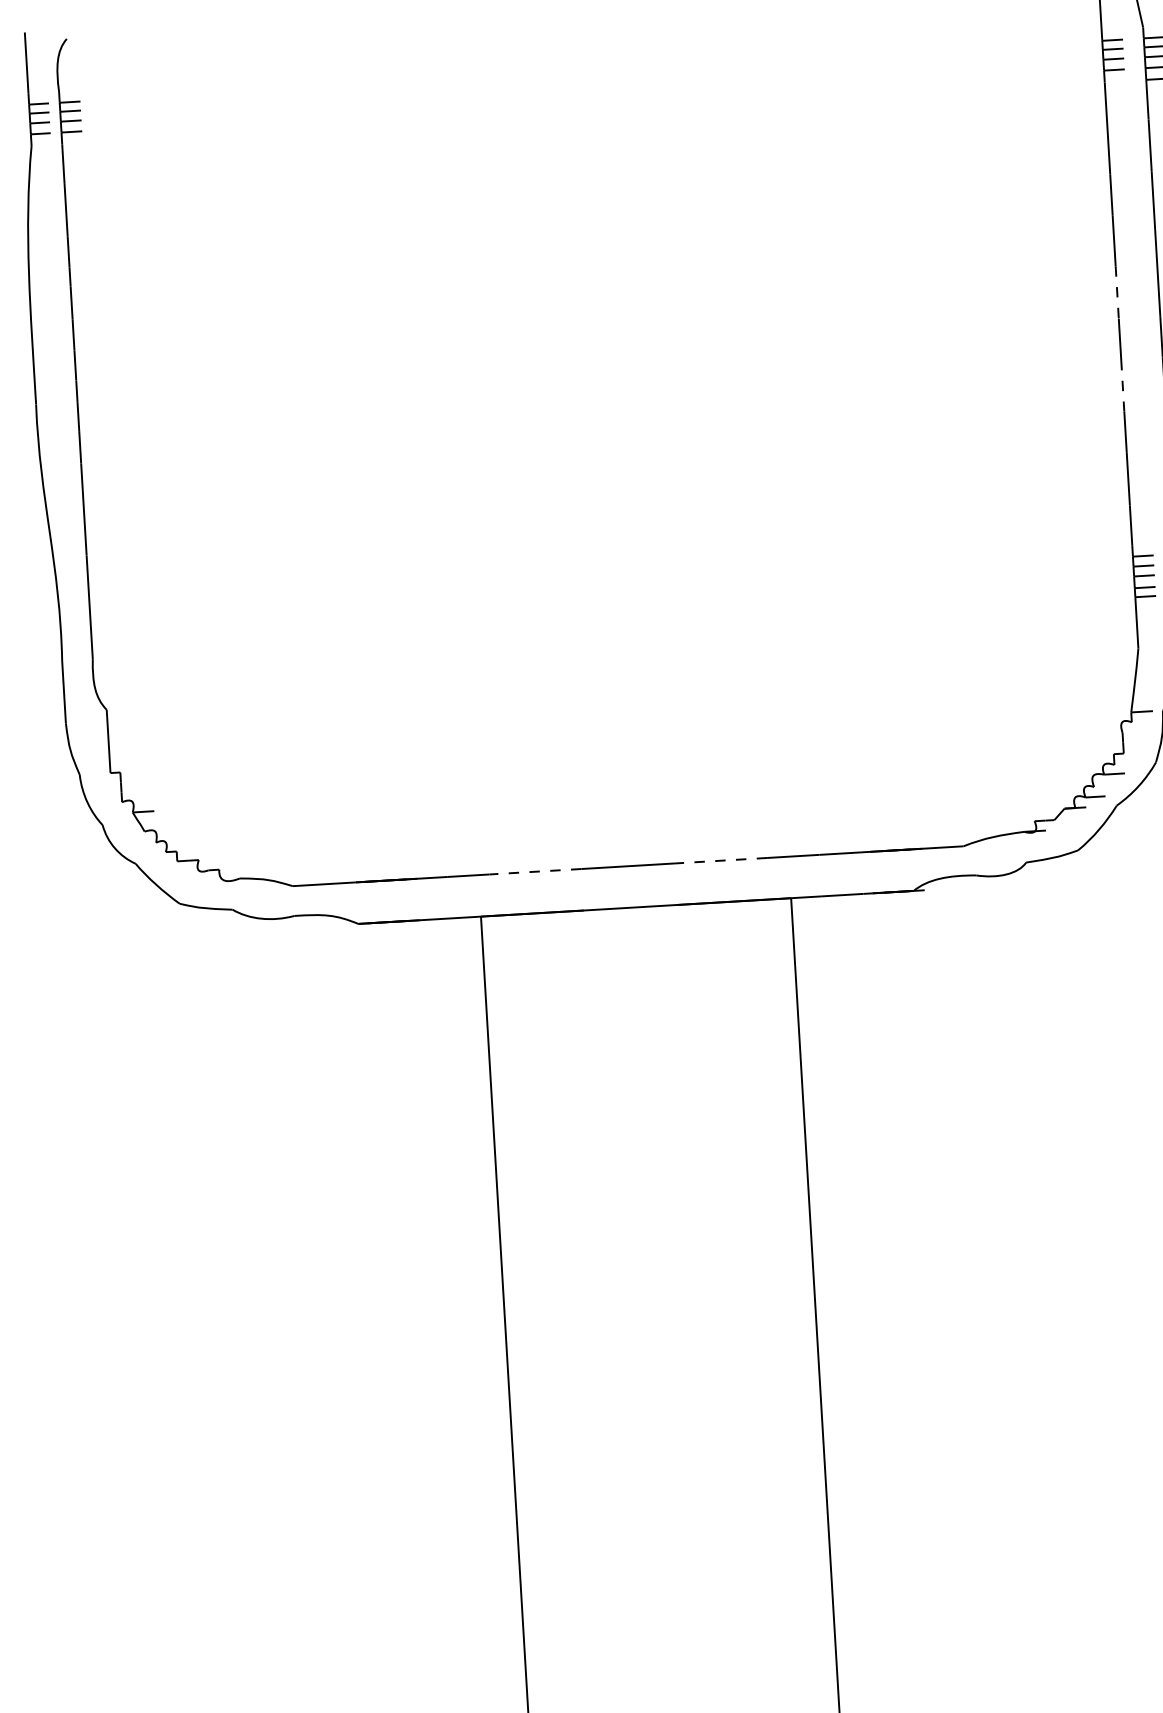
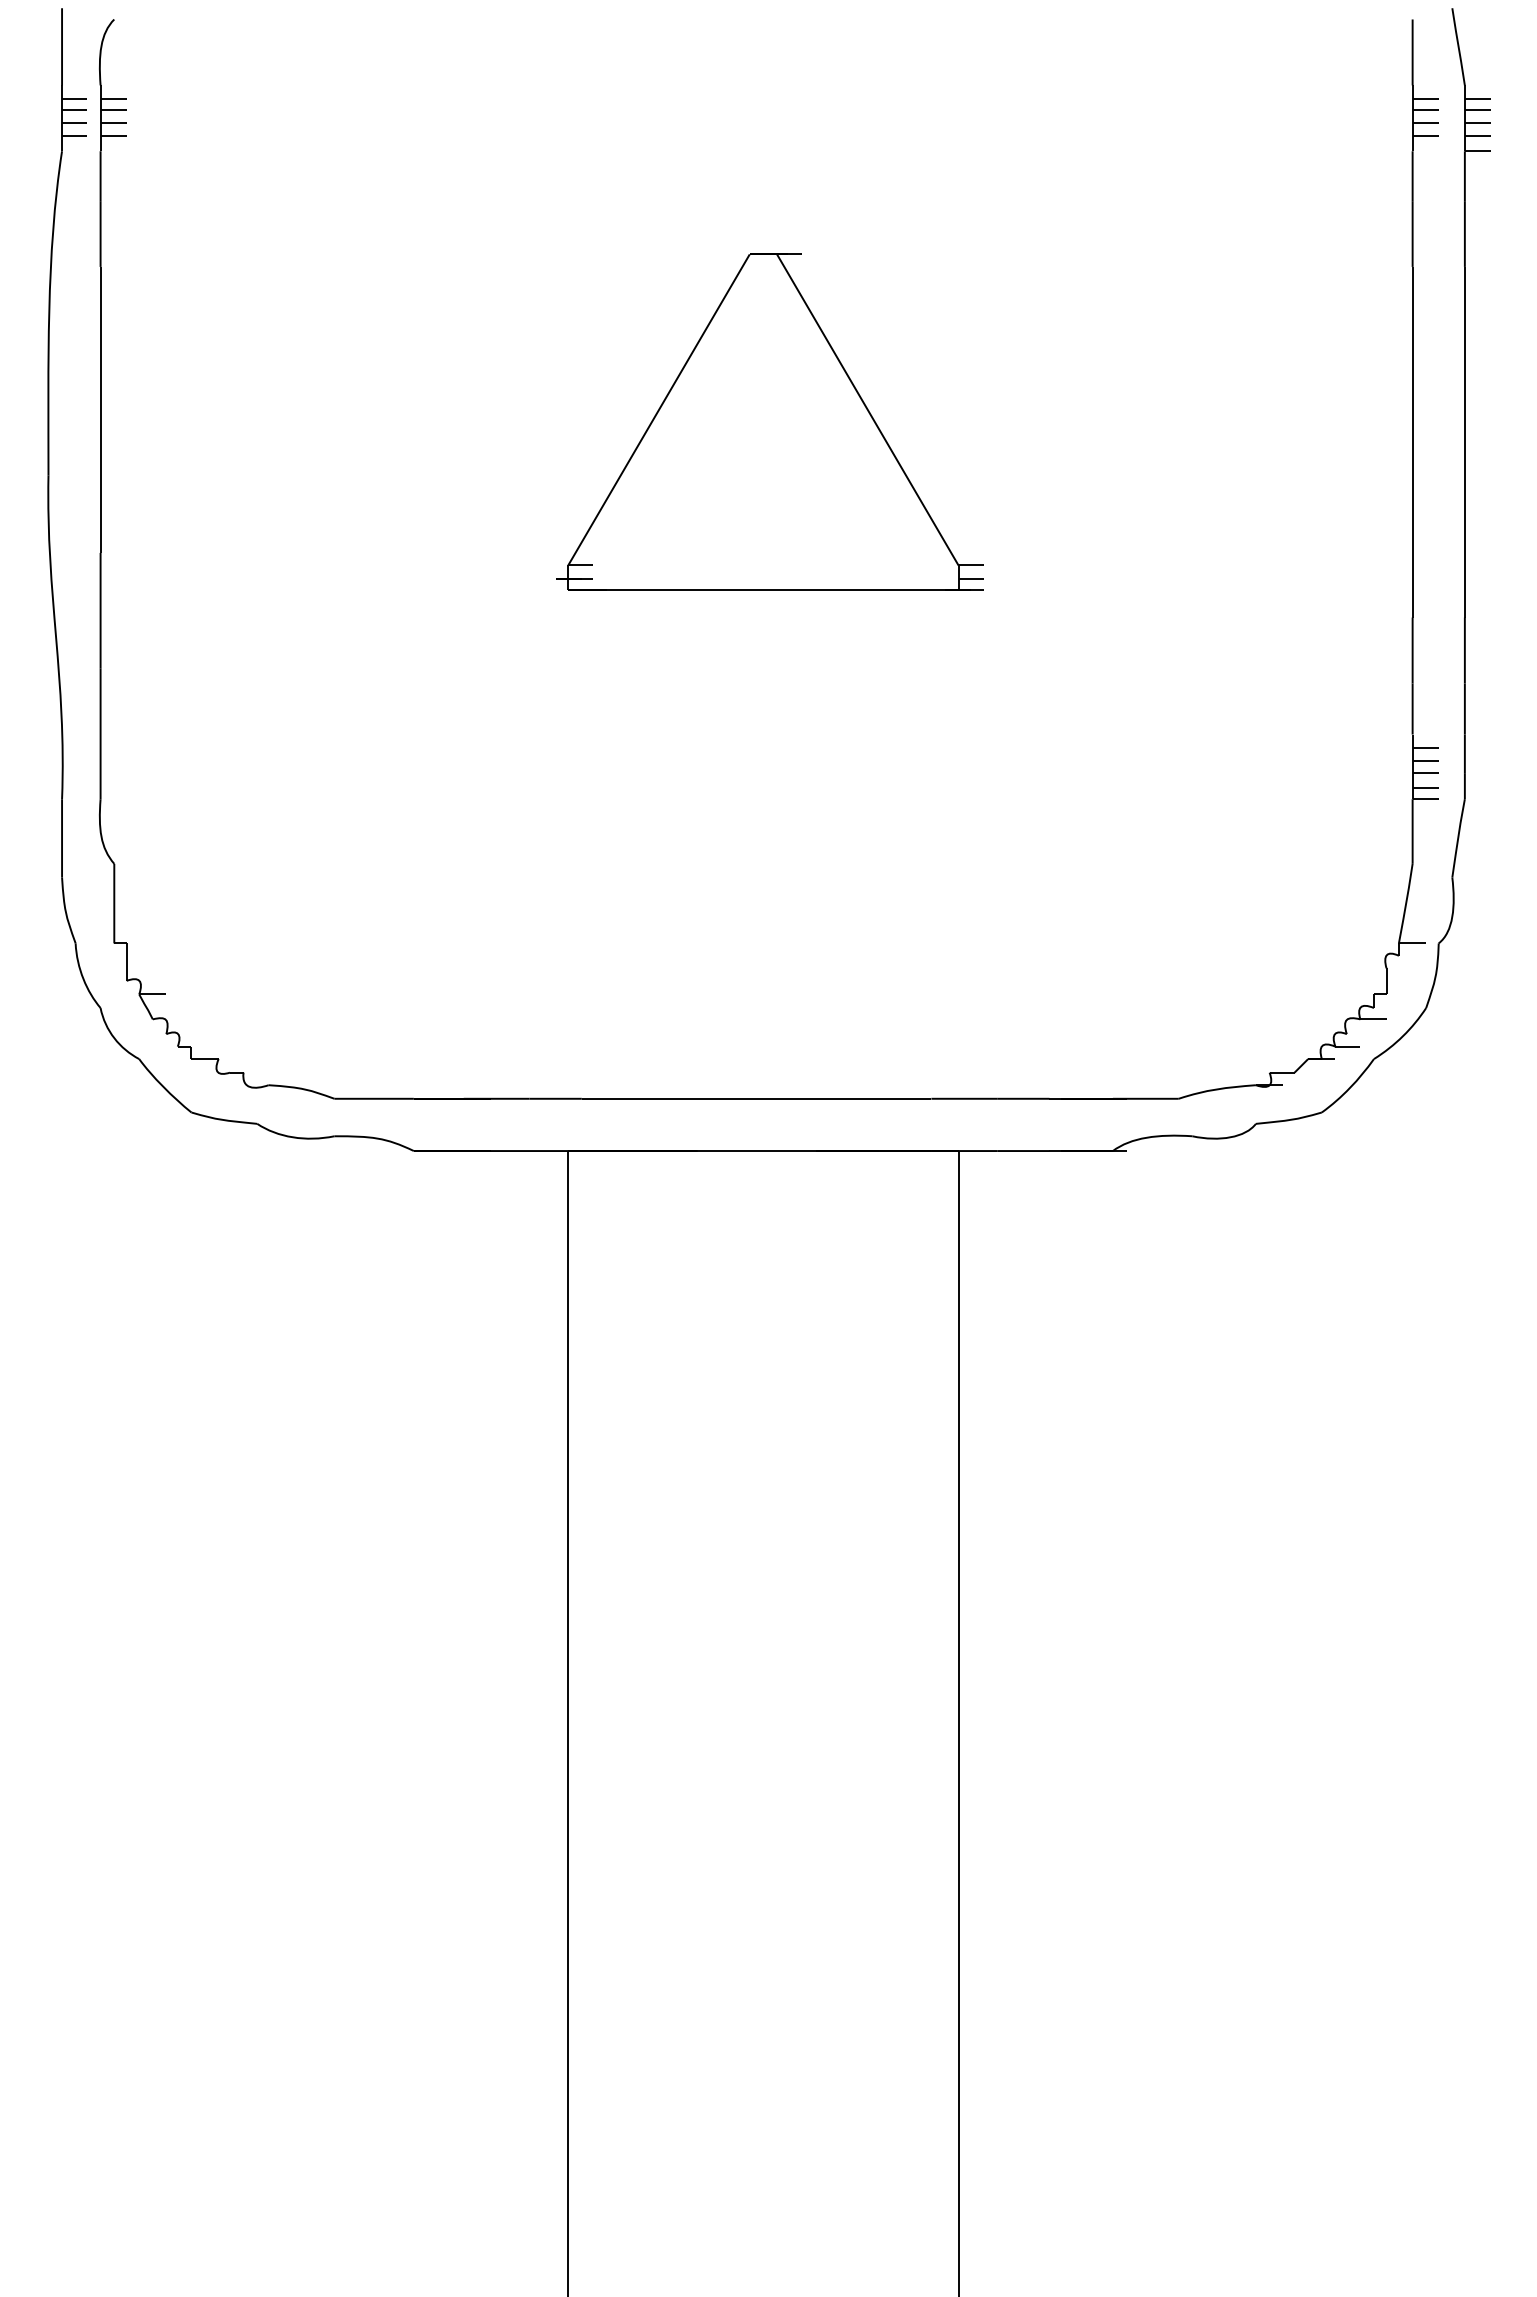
line: (1117, 292) -> (1412, 415), dashed -> solid
part: (606, 327) -> (769, 421), added
line: (1122, 386) -> (1412, 533), dashed -> solid
line: (721, 860) -> (873, 1098), dashed -> solid
line: (535, 871) -> (639, 1098), dashed -> solid

